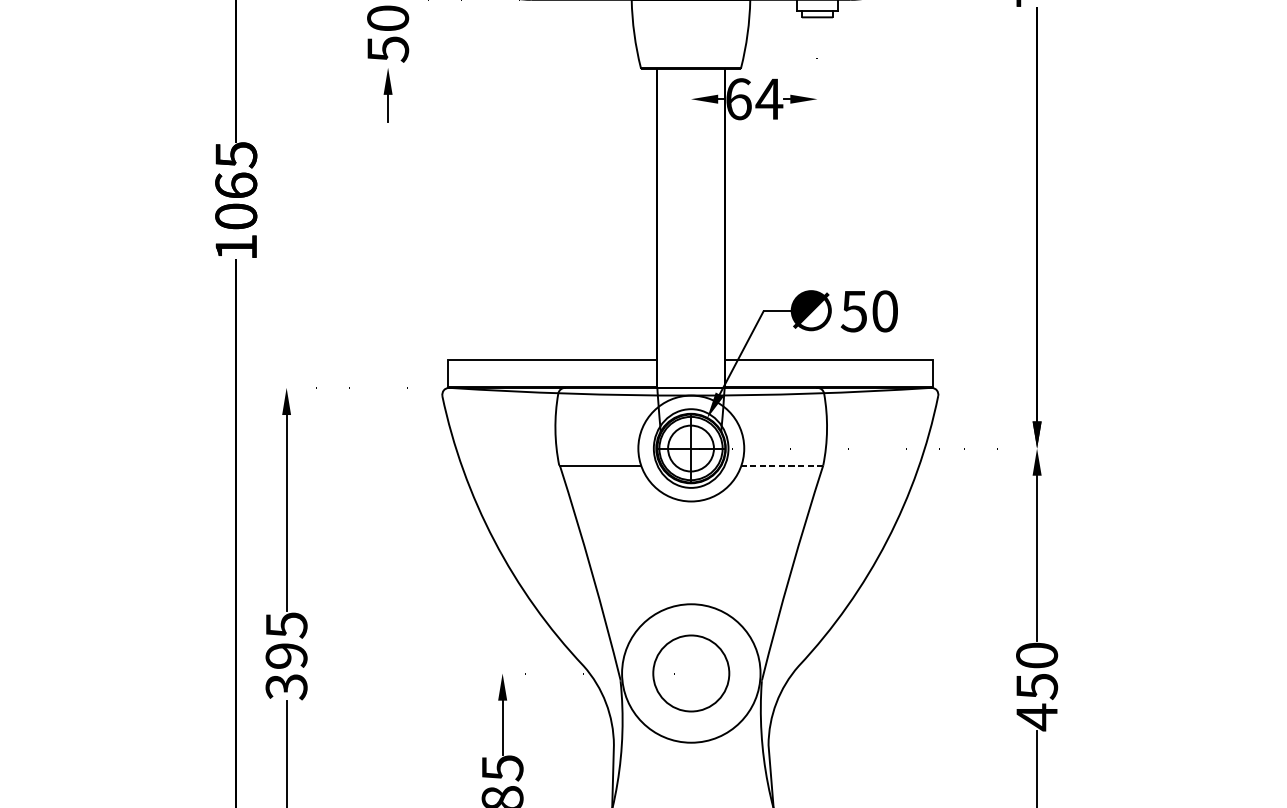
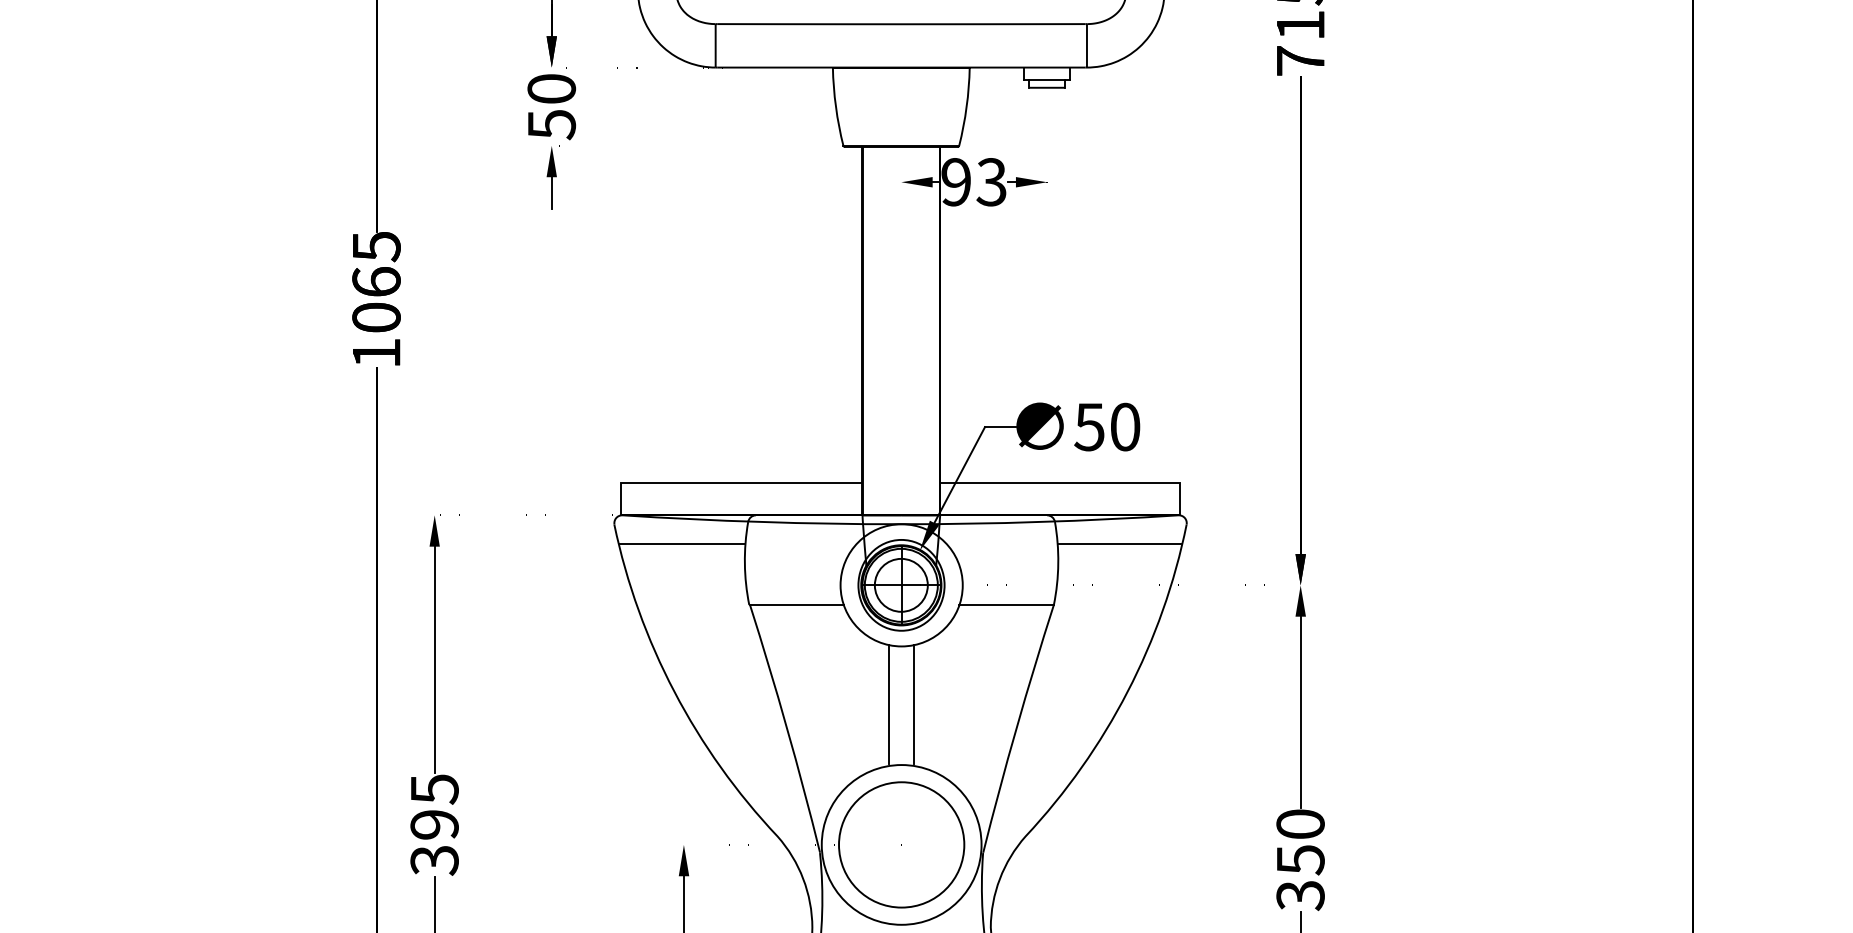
text: (754, 99) -> (974, 182), 64 -> 93
line: (501, 412) -> (682, 543), added
line: (880, 412) -> (1119, 543), added
line: (782, 465) -> (1006, 604), dashed -> solid
line: (680, 551) -> (889, 704), added
line: (702, 551) -> (914, 704), added
circle: (691, 673) -> (901, 844), size x1.43
text: (1036, 717) -> (1300, 895), 450 -> 350

